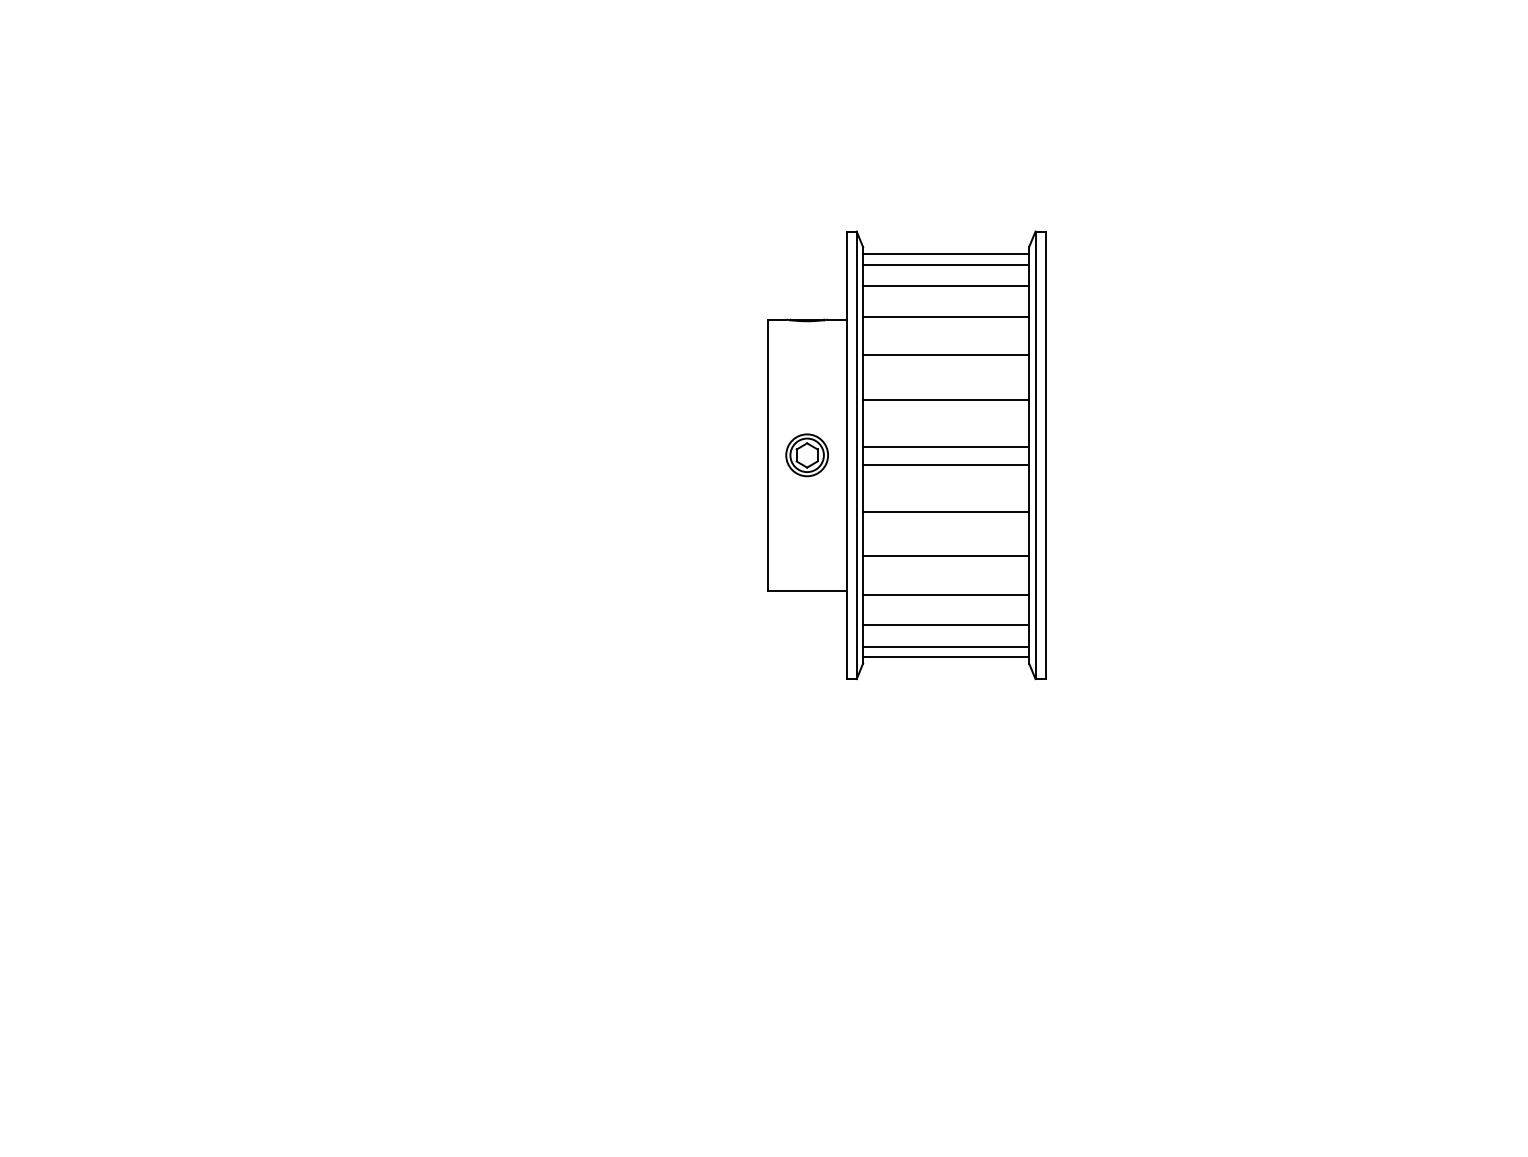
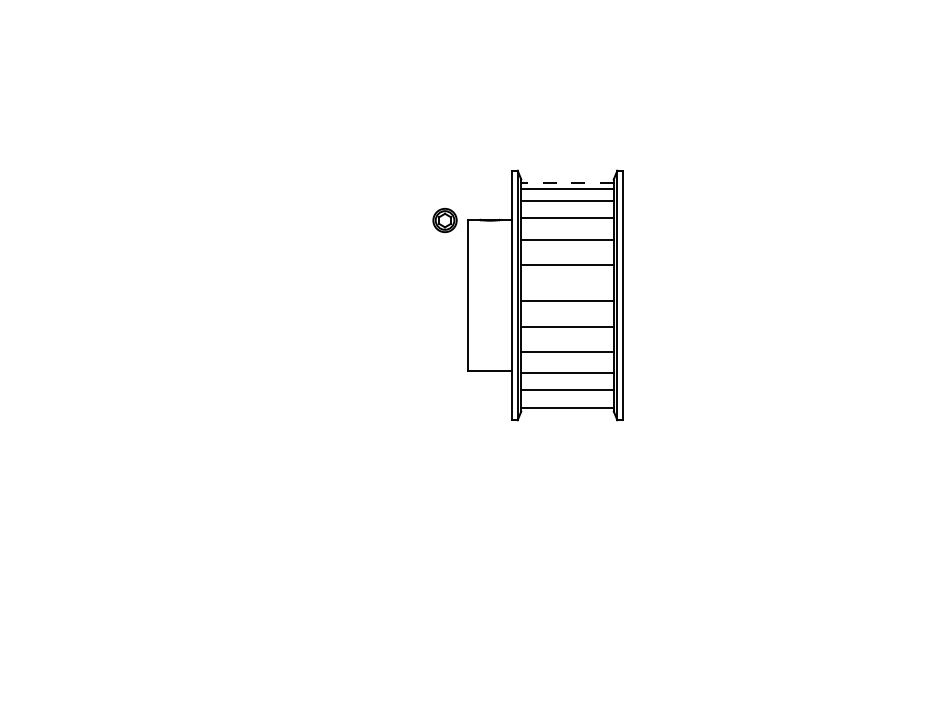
line: (946, 254) -> (567, 183), solid -> dashed
line: (946, 446) -> (567, 290), removed
part: (806, 455) -> (444, 220), moved
line: (946, 647) -> (567, 402), removed

